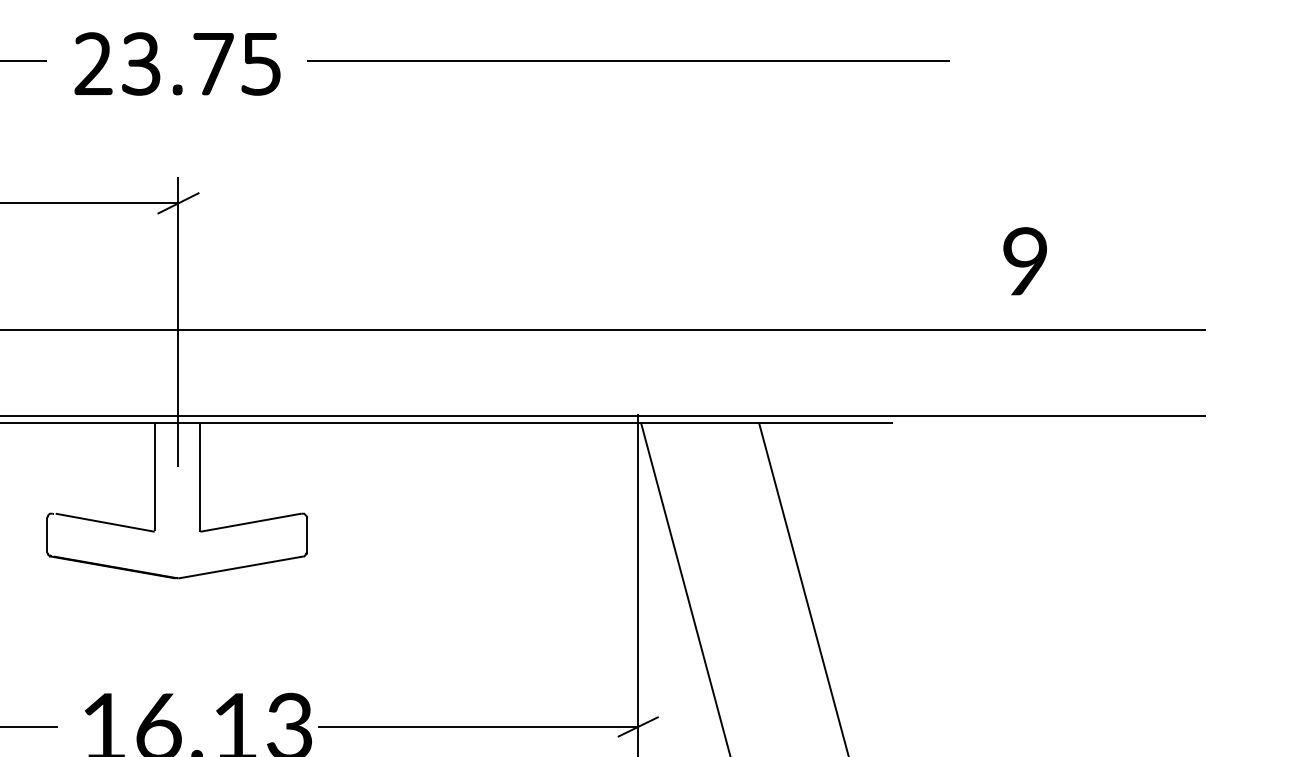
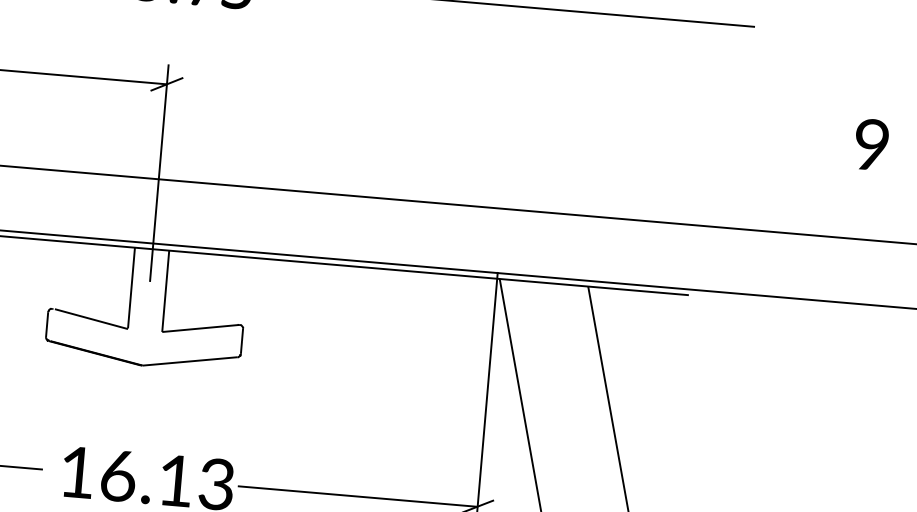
text: (1024, 261) -> (871, 144), moved

